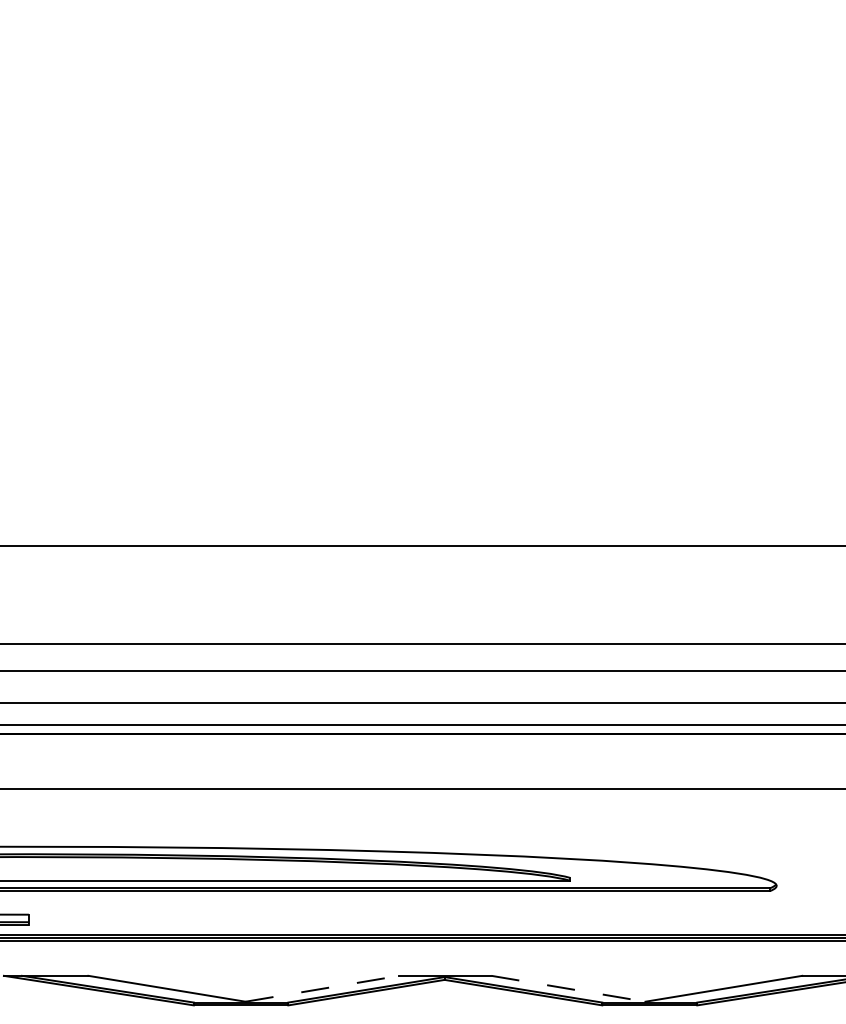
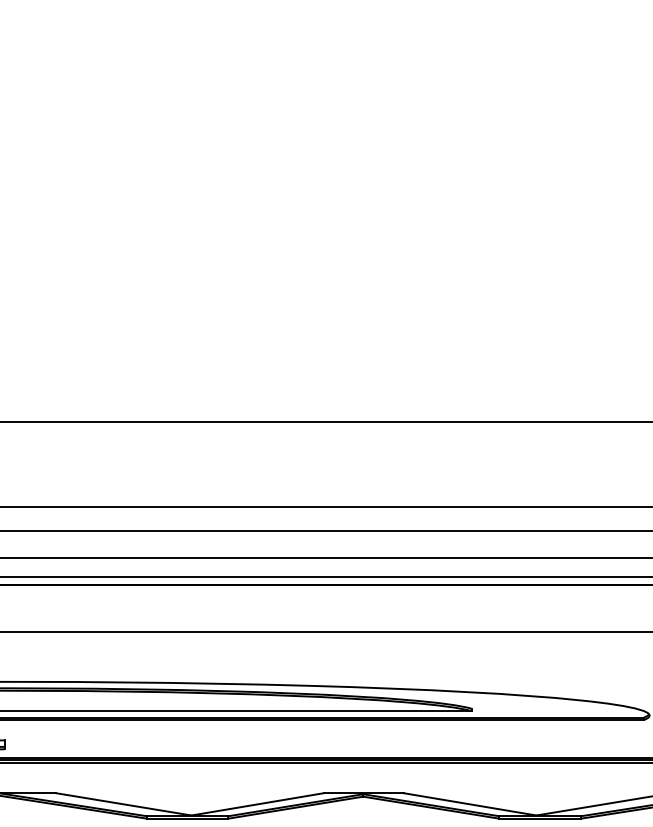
line: (322, 988) -> (257, 804), dashed -> solid
line: (568, 988) -> (470, 804), dashed -> solid

